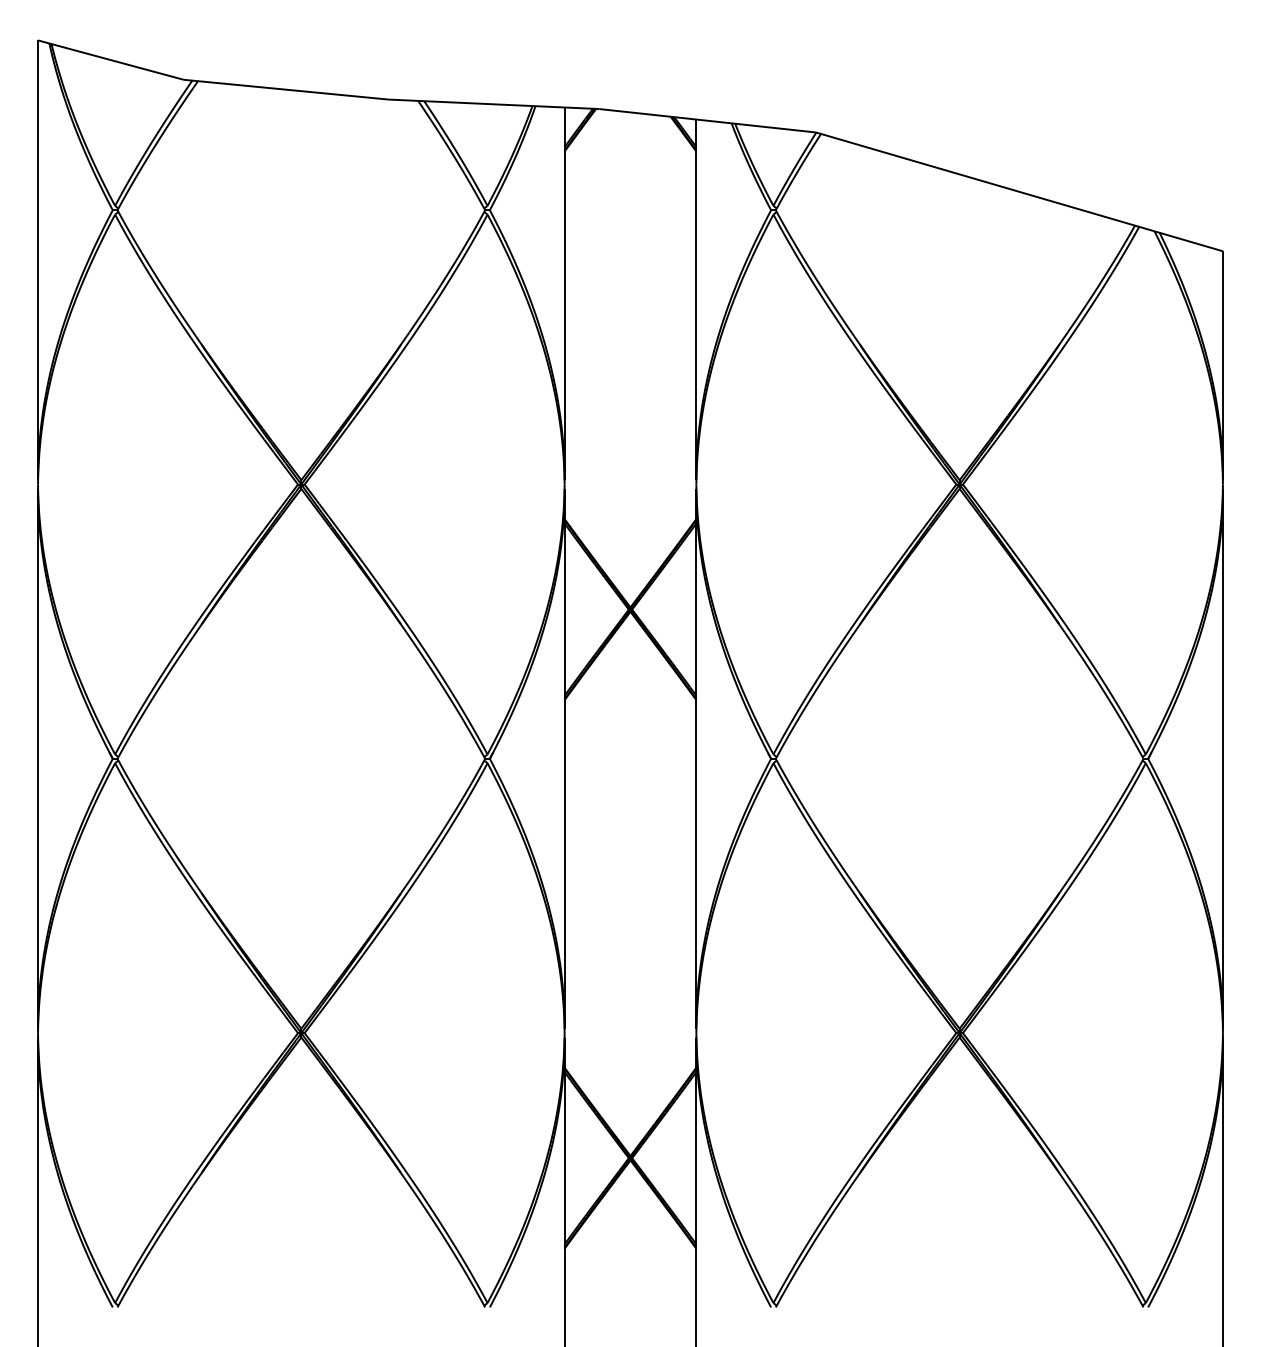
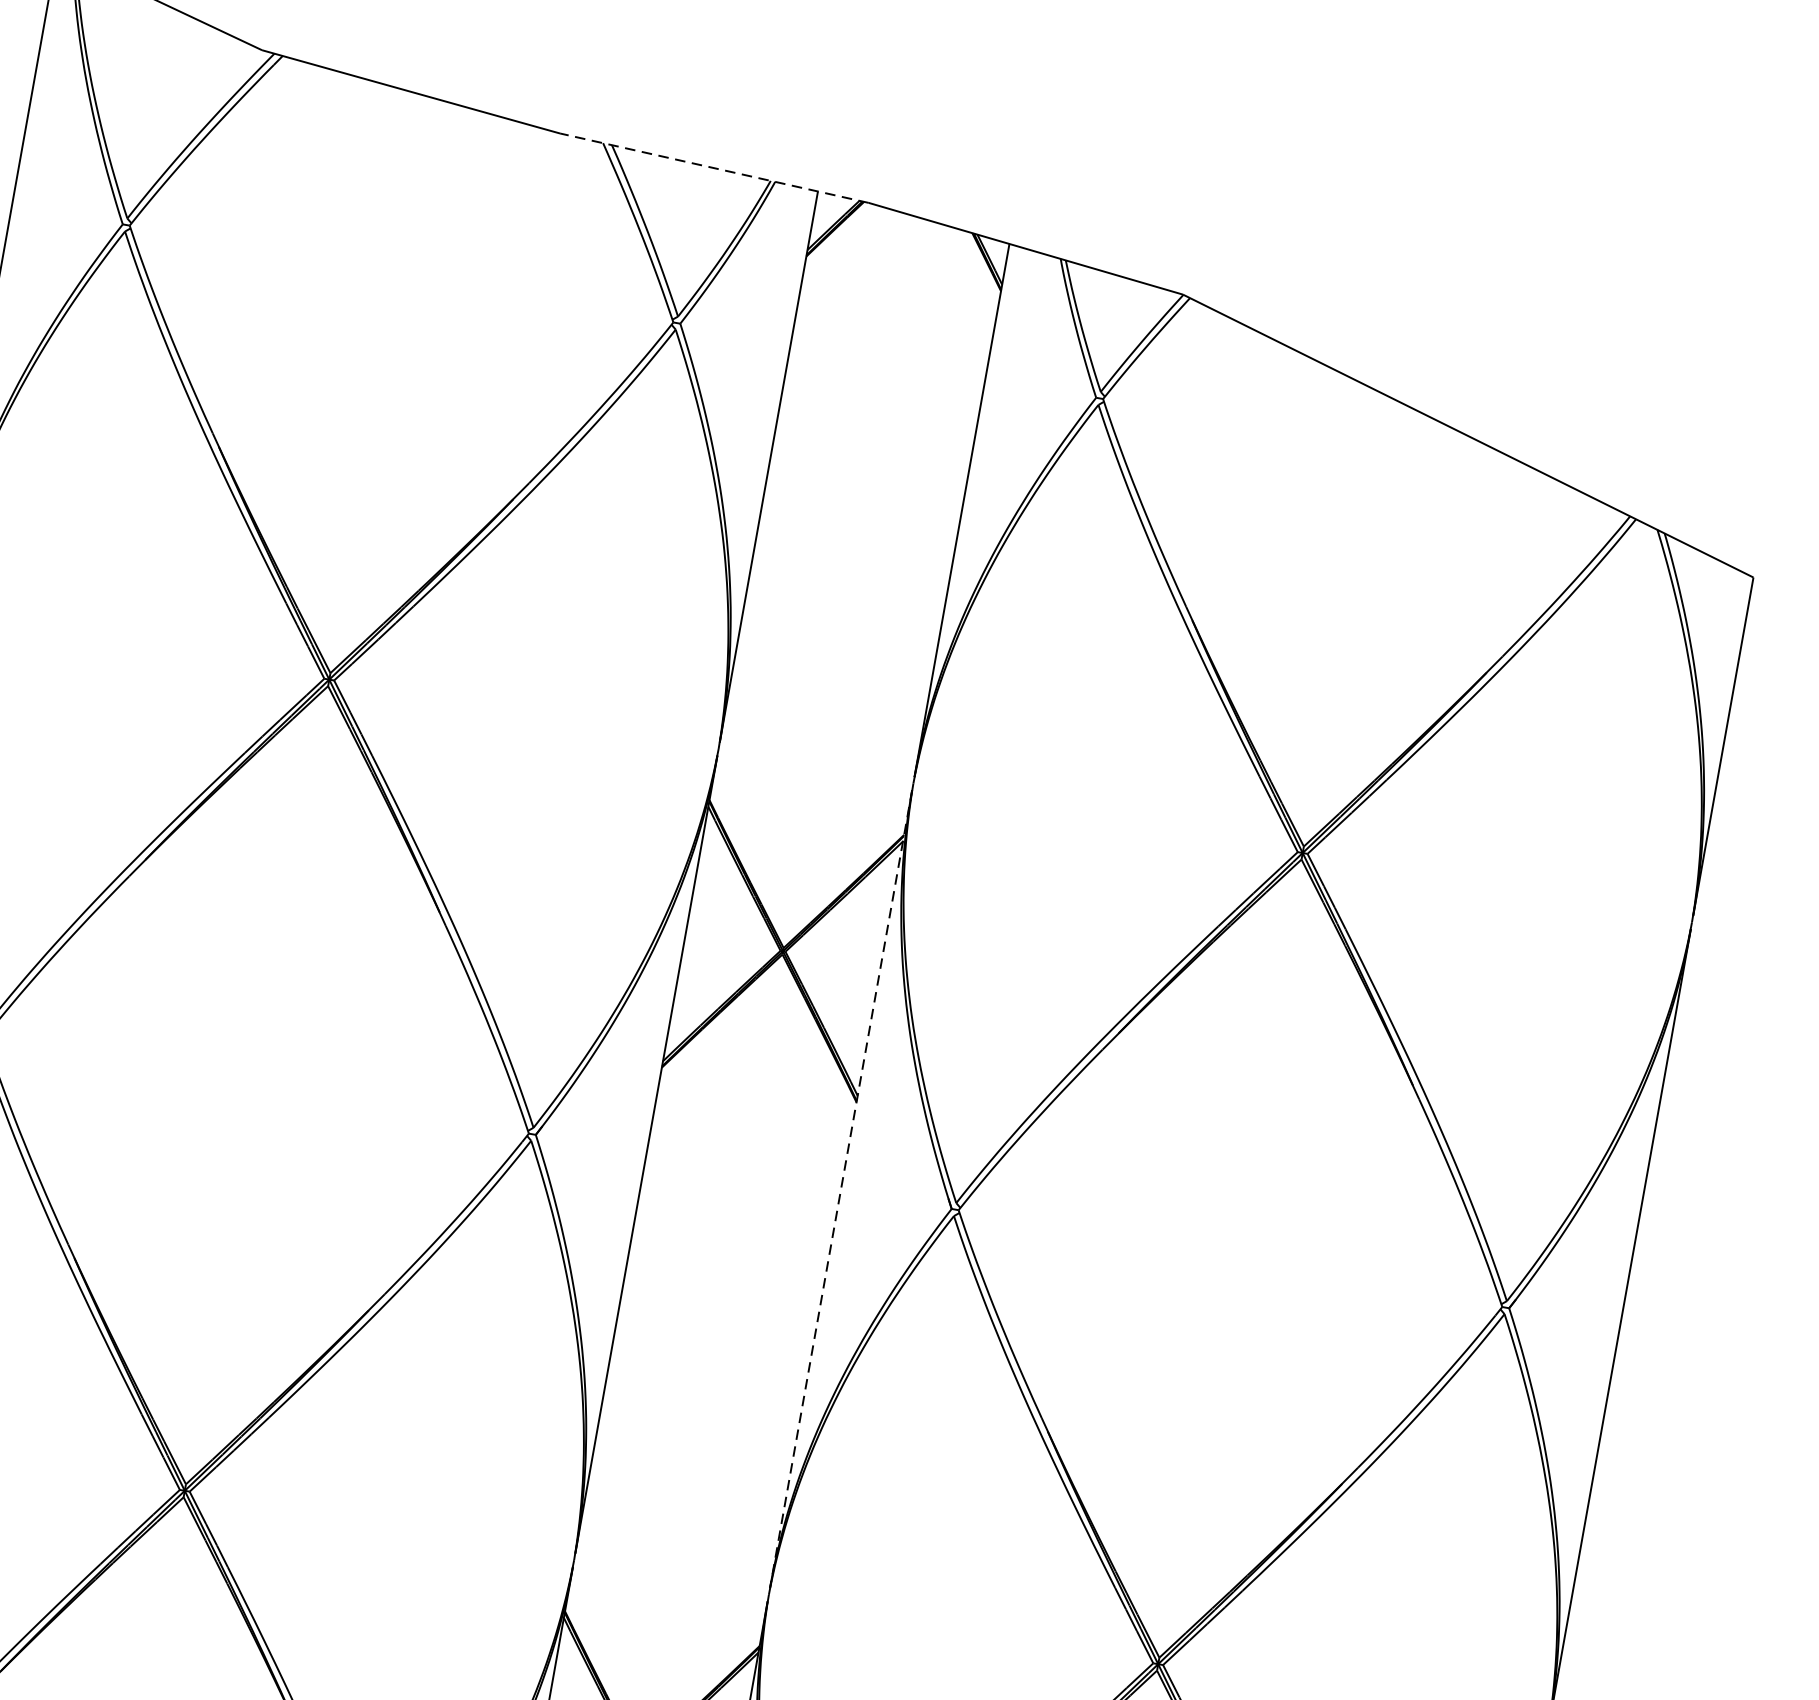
line: (493, 104) -> (713, 168), solid -> dashed
line: (696, 758) -> (841, 1188), solid -> dashed

